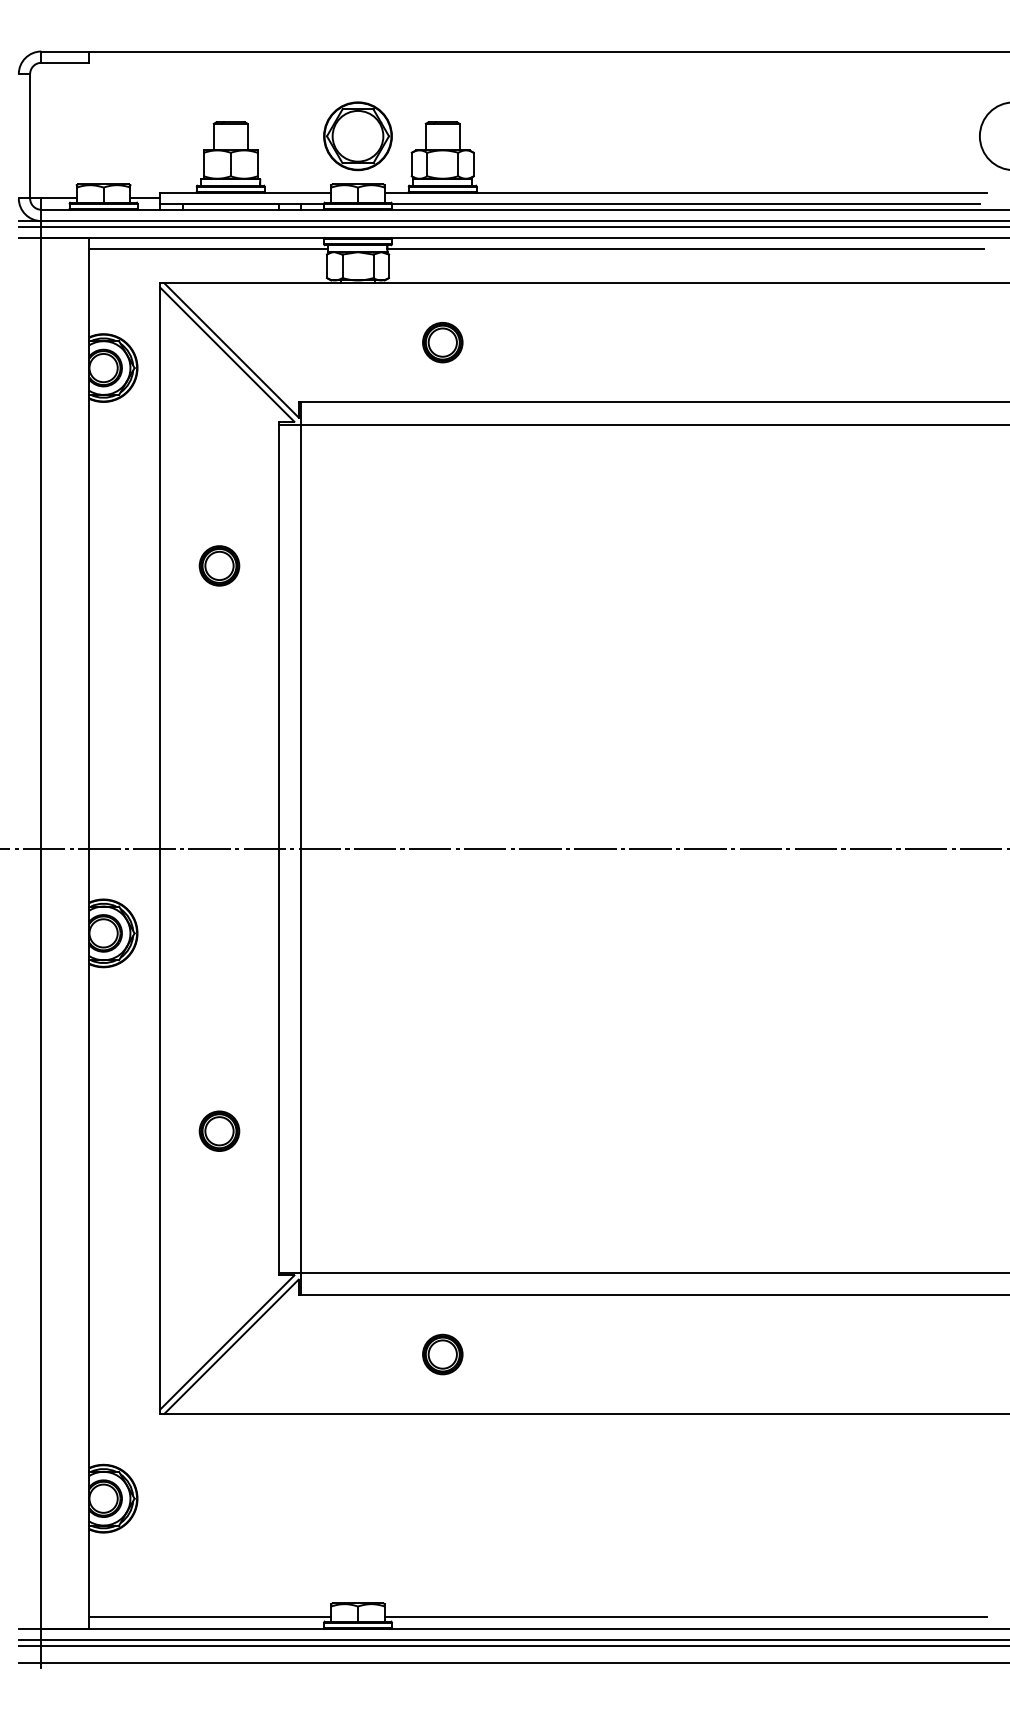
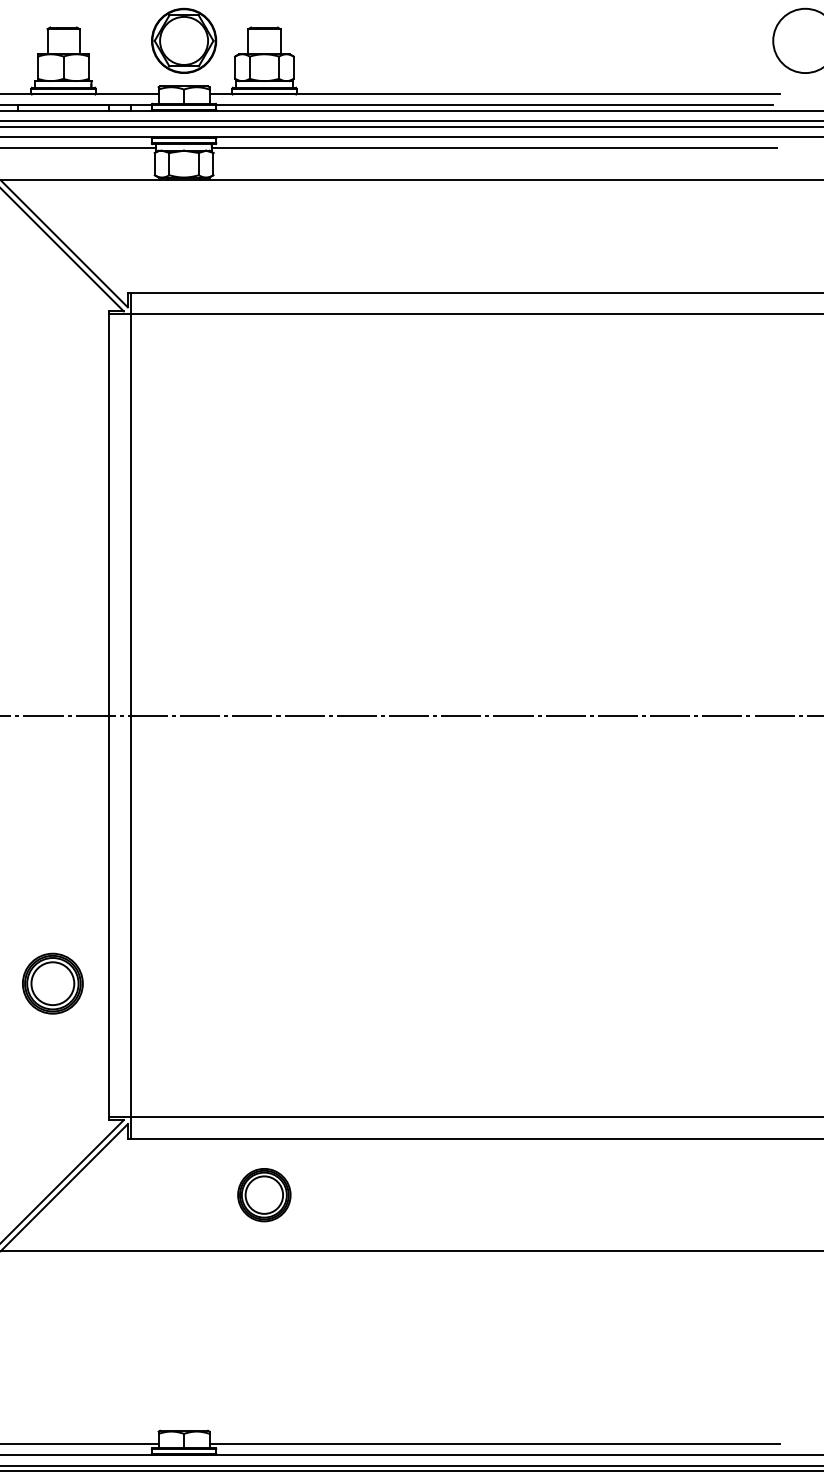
part: (442, 342) -> (264, 236), removed
part: (219, 565) -> (52, 447), removed
part: (219, 1130) -> (52, 982), size x1.6
part: (442, 1354) -> (264, 1195), size x1.4

